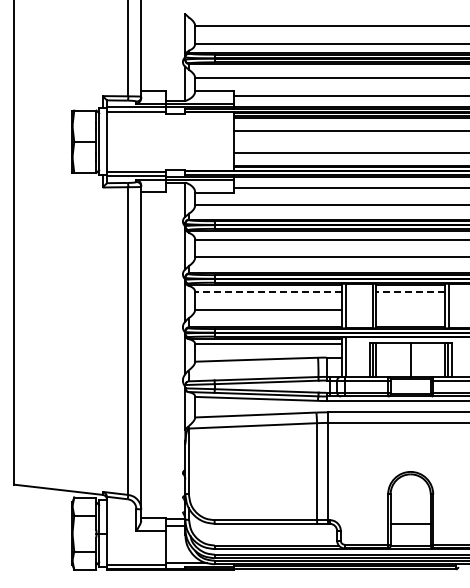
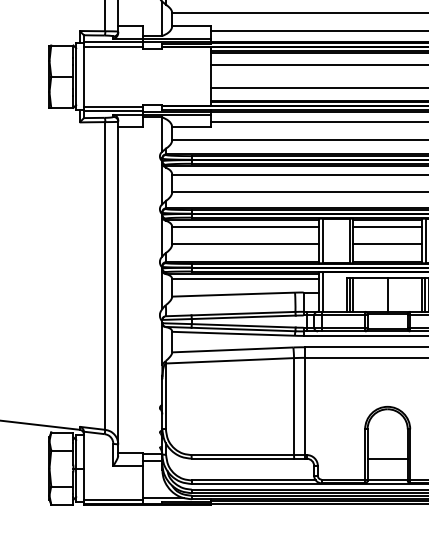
line: (268, 292) -> (245, 227), dashed -> solid
line: (410, 292) -> (387, 227), dashed -> solid
line: (410, 309) -> (387, 244), added

